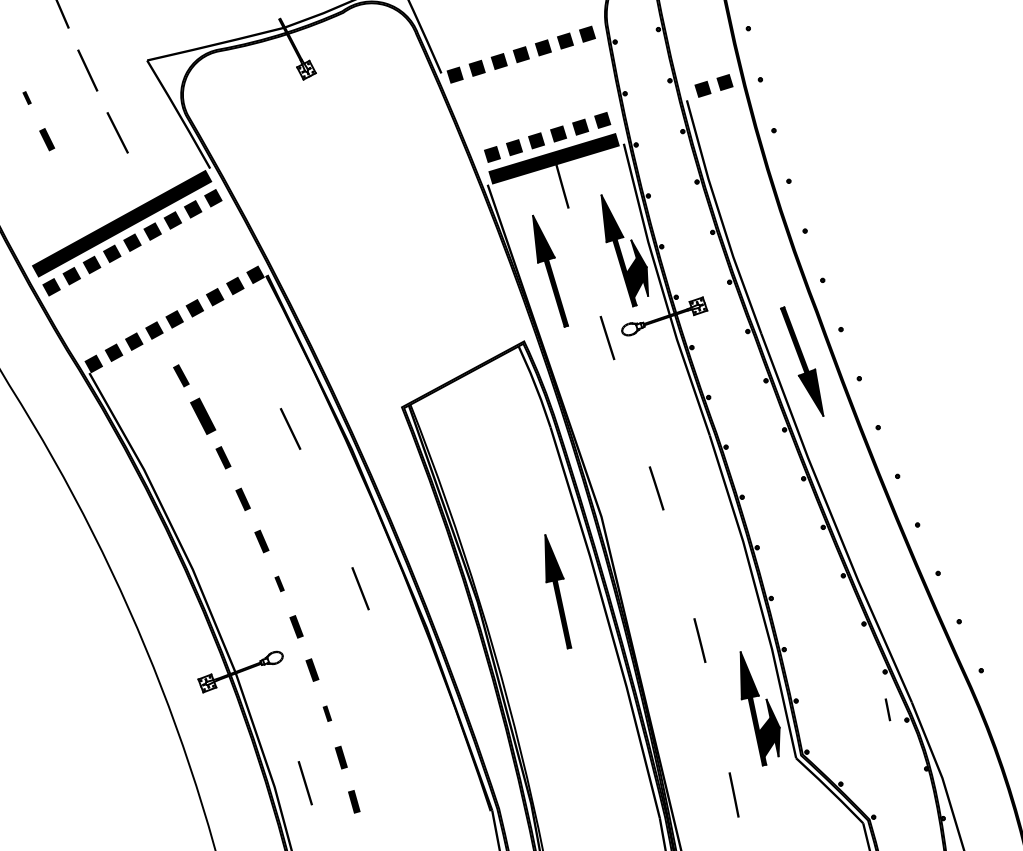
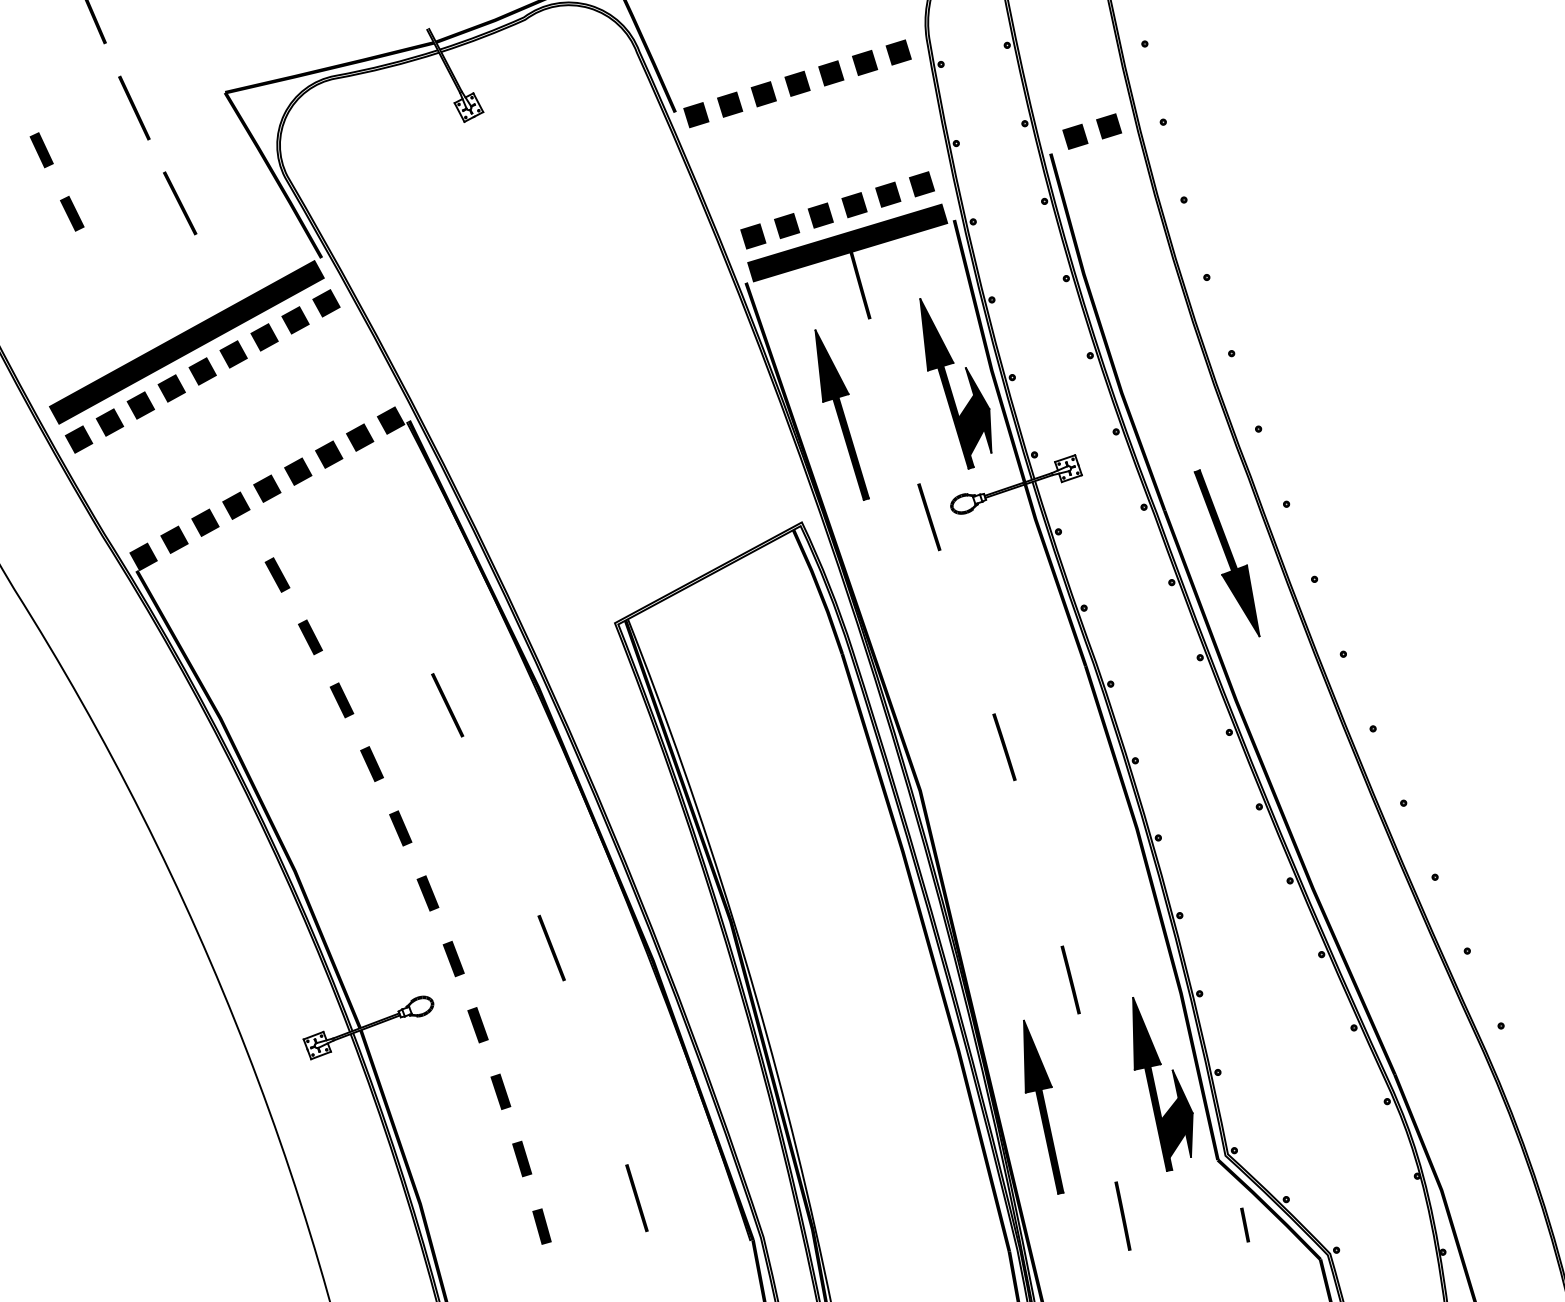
part: (26, 97) -> (40, 149), size x1.67
part: (202, 416) -> (309, 637), size x0.62
line: (290, 428) -> (447, 704), moved
part: (279, 583) -> (427, 892), size x1.43
line: (360, 588) -> (551, 947), moved
part: (558, 591) -> (1044, 1106), moved
line: (887, 709) -> (1244, 1224), moved
part: (327, 713) -> (501, 1091), size x1.43
line: (304, 783) -> (635, 1198), moved

